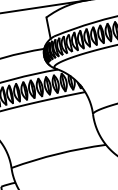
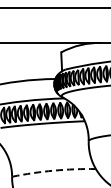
arc: (57, 153) -> (53, 170), solid -> dashed

